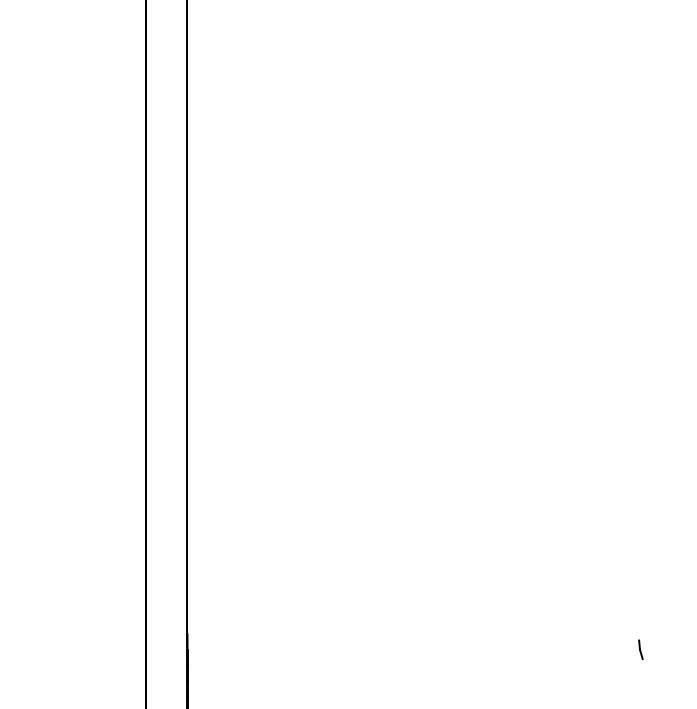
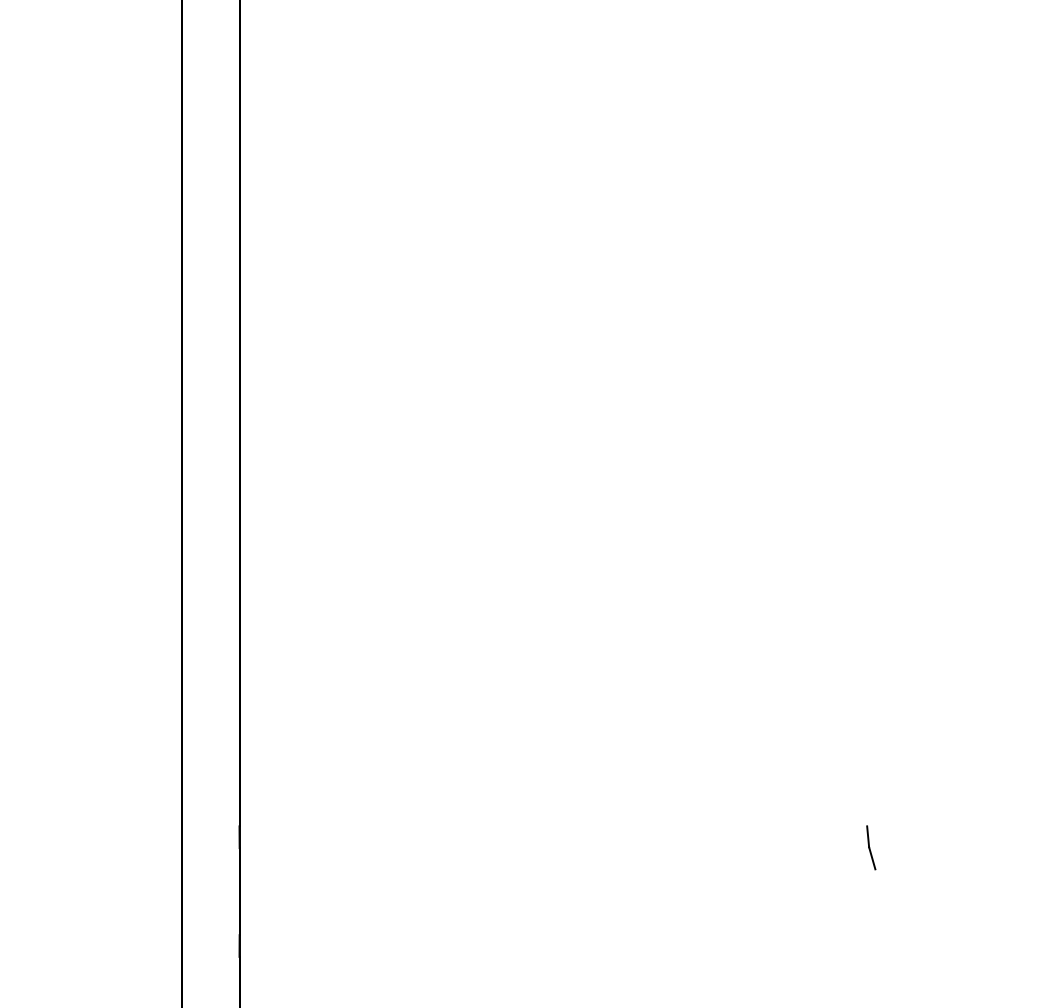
part: (640, 649) -> (871, 847), size x1.67

